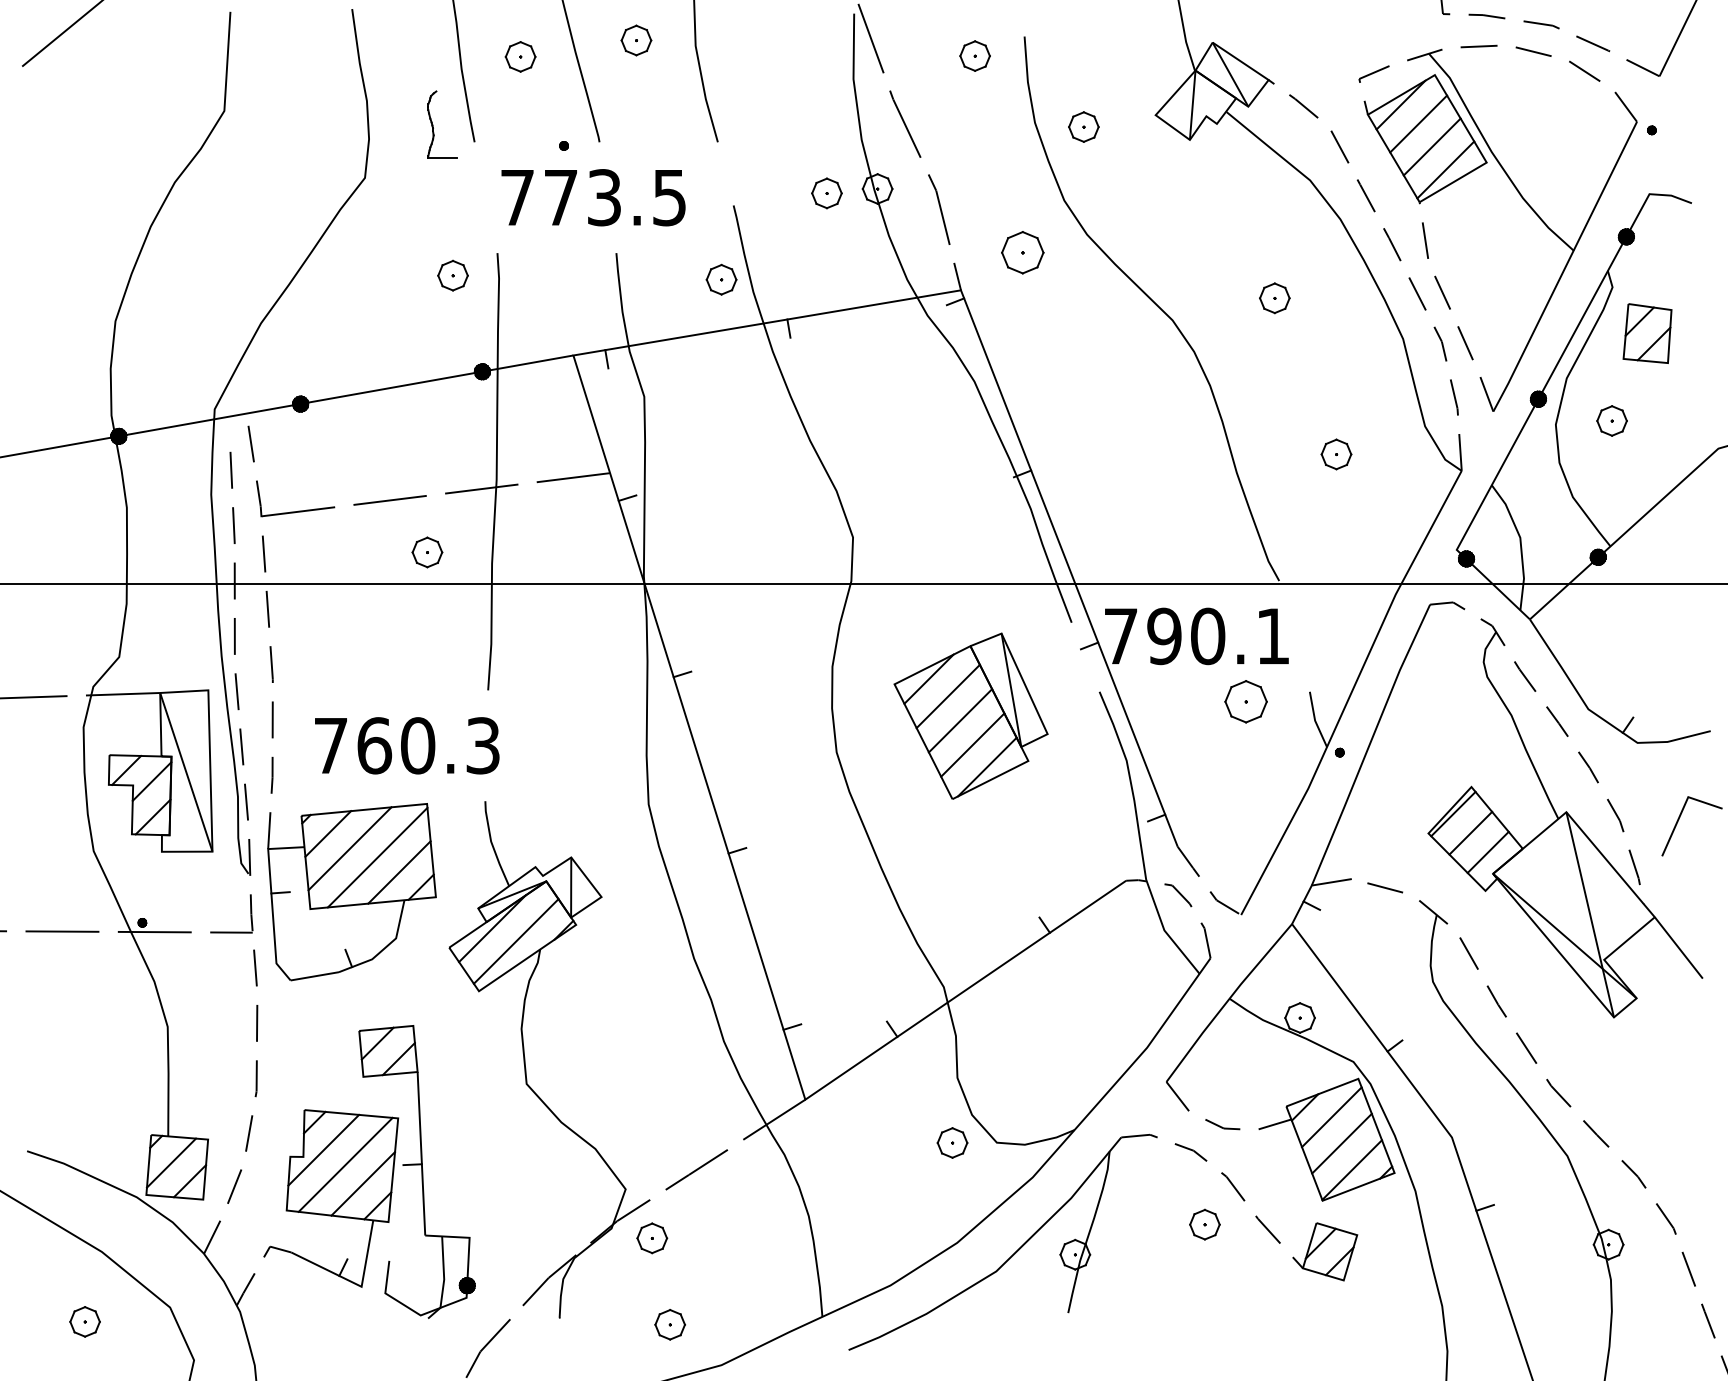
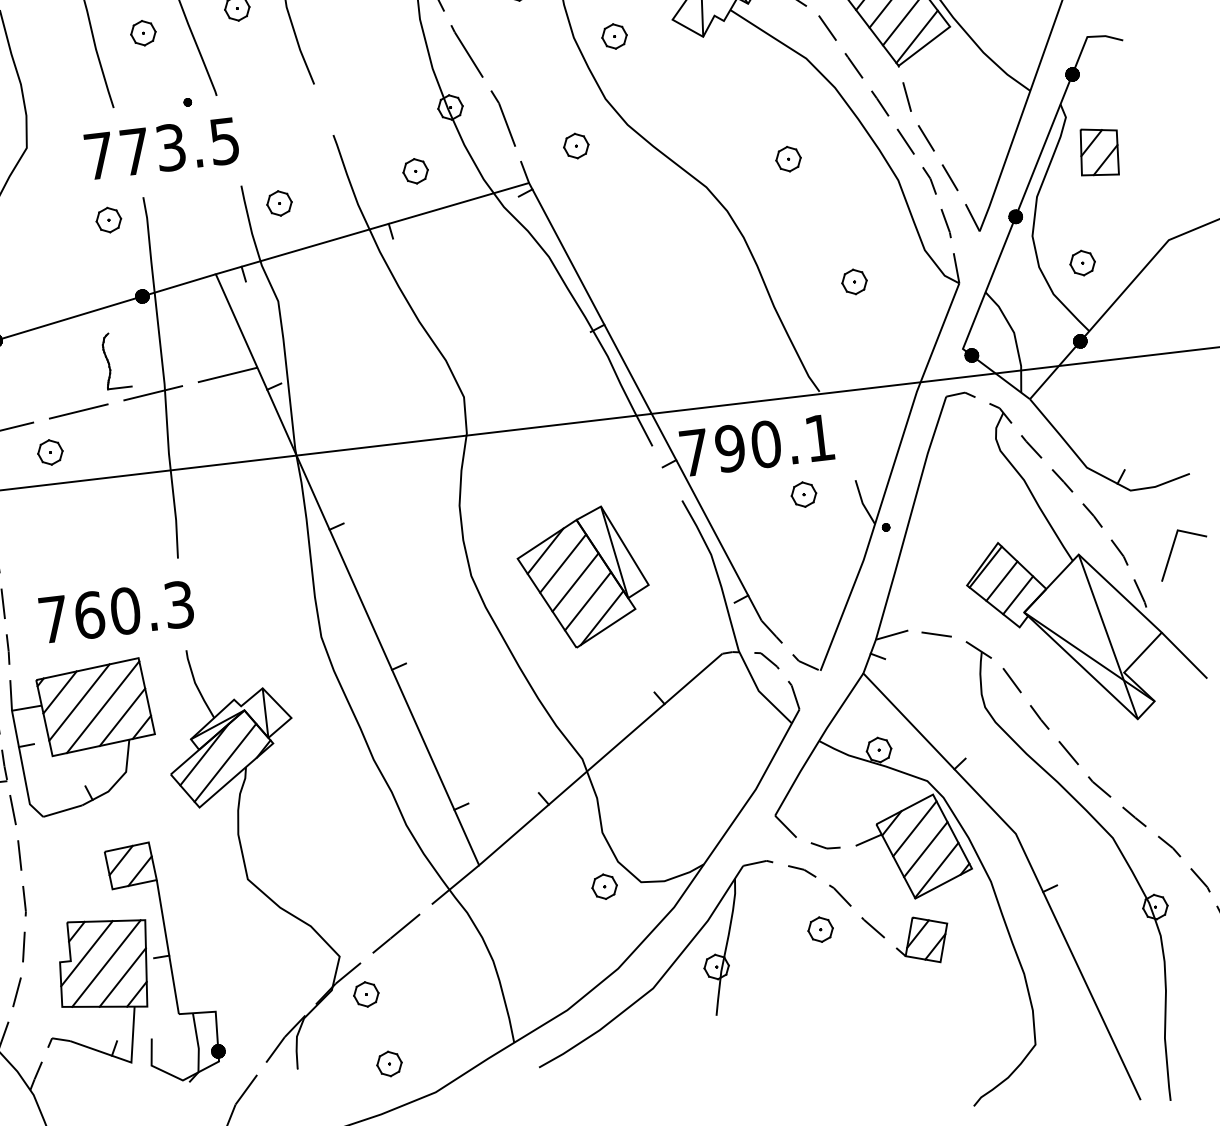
part: (433, 124) -> (109, 361), moved
part: (826, 193) -> (415, 171), moved
text: (593, 197) -> (161, 148), moved
part: (1022, 252) -> (576, 145), size x0.71
part: (721, 279) -> (279, 203), moved
part: (1611, 420) -> (1082, 262), moved
part: (427, 552) -> (50, 452), moved
part: (1245, 701) -> (803, 494), size x0.71
part: (970, 715) -> (583, 577), moved

